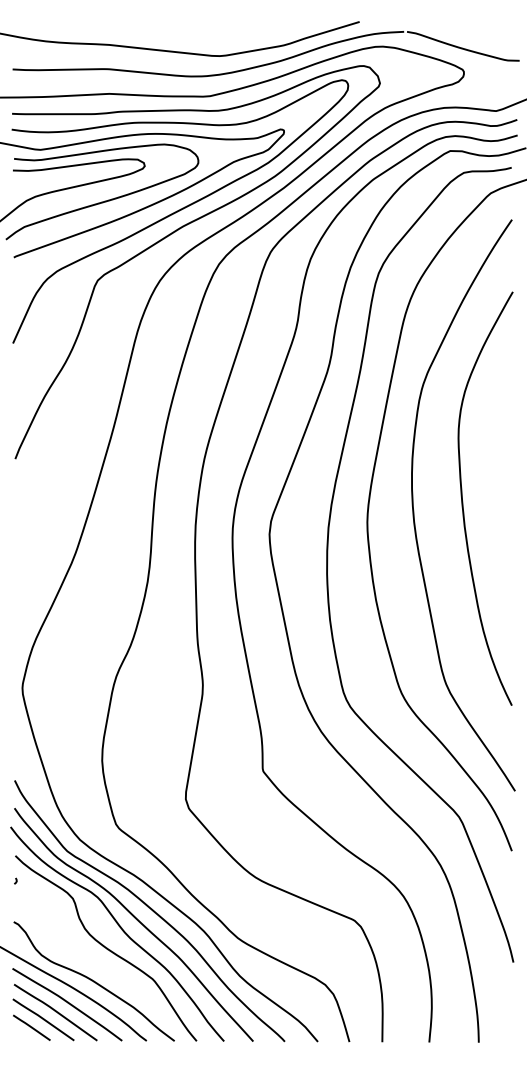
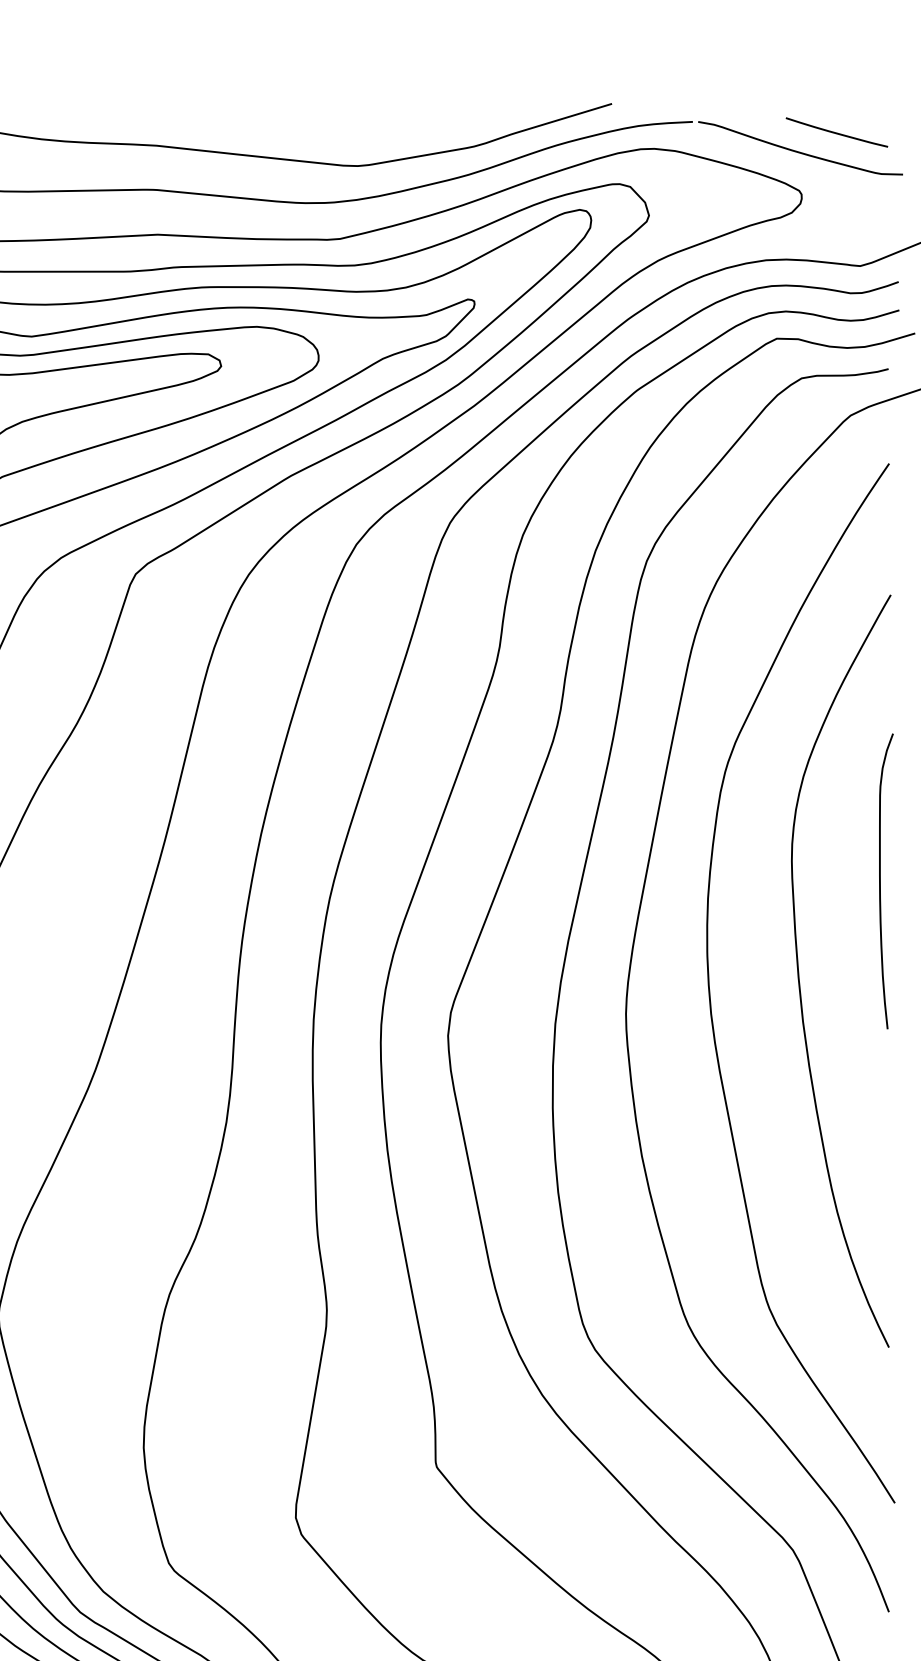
line: (483, 37) -> (837, 132), added
curve: (507, 449) -> (880, 881), added

